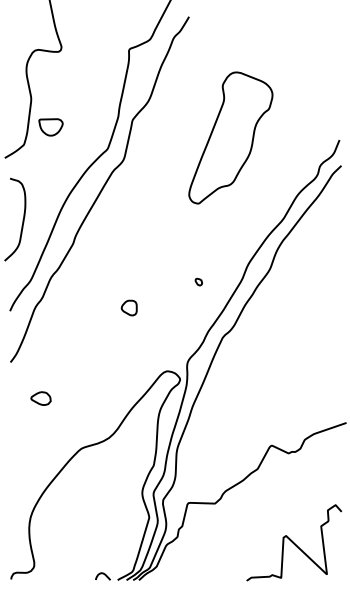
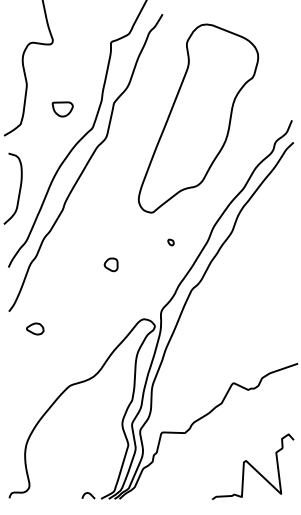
part: (50, 127) -> (62, 109), moved
part: (230, 137) -> (198, 118), size x1.67
part: (40, 398) -> (34, 328), moved

